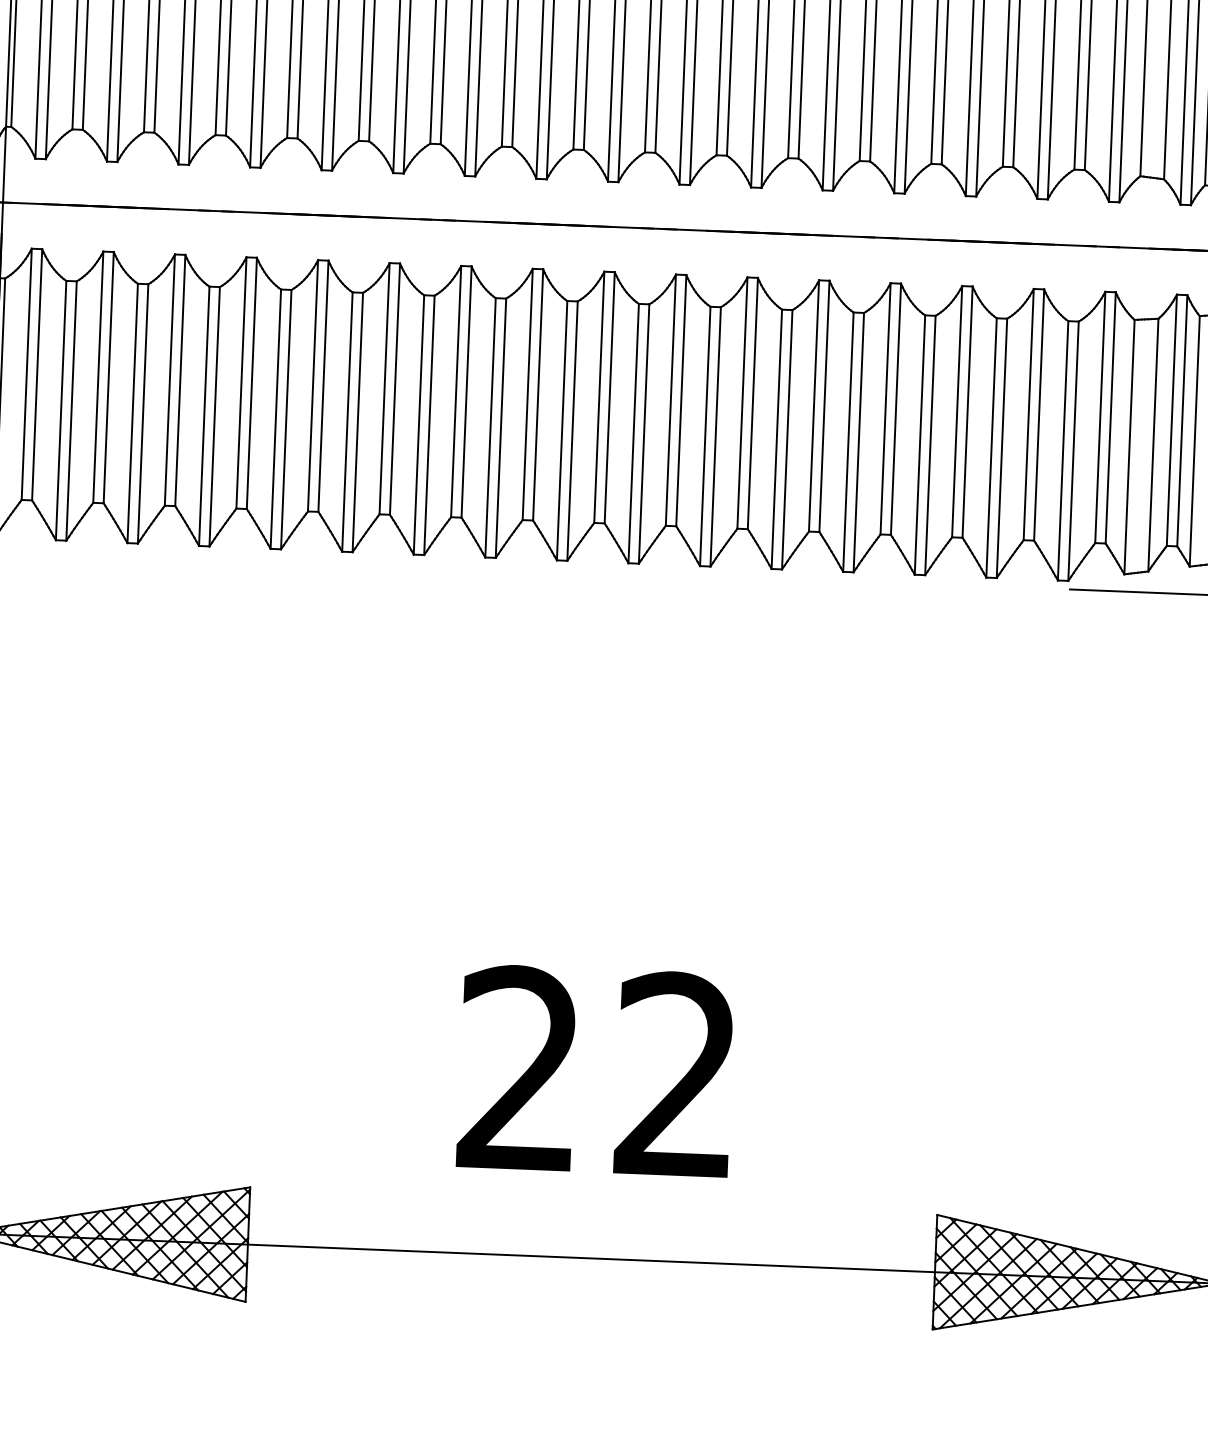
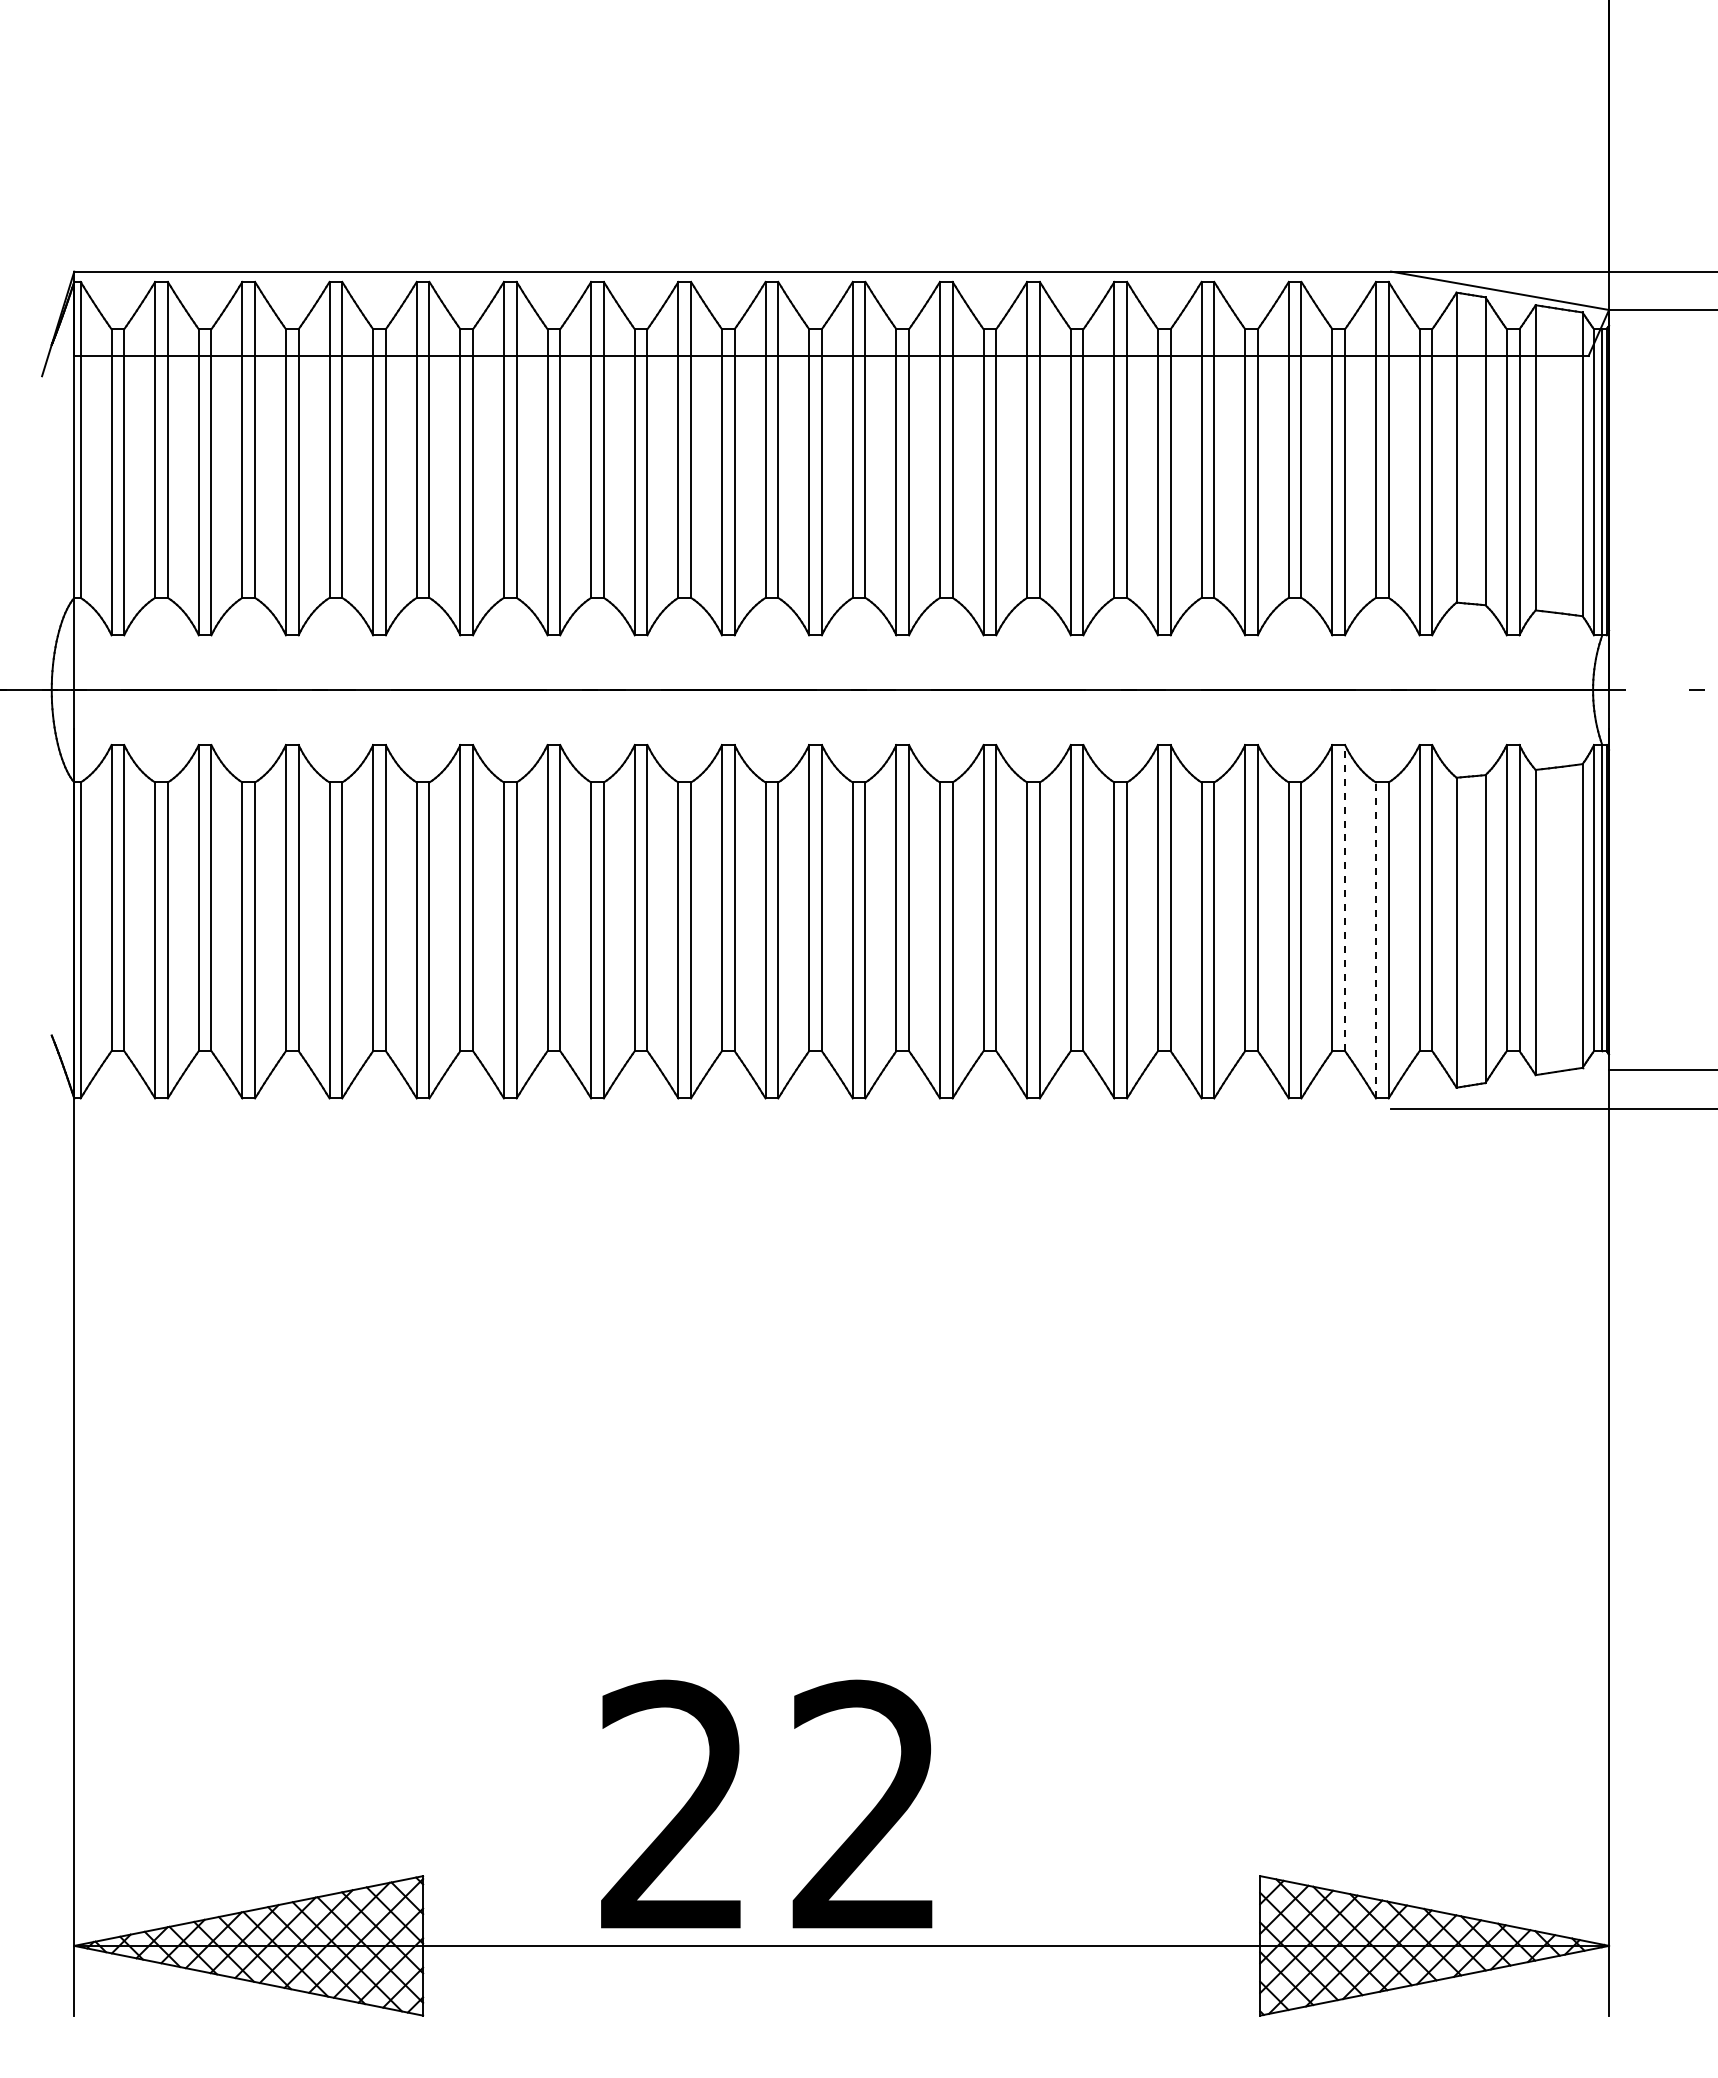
line: (1039, 414) -> (1345, 897), solid -> dashed
line: (1062, 450) -> (1375, 940), solid -> dashed
text: (595, 1070) -> (766, 1803), moved

